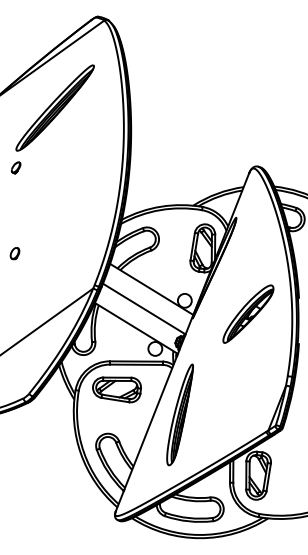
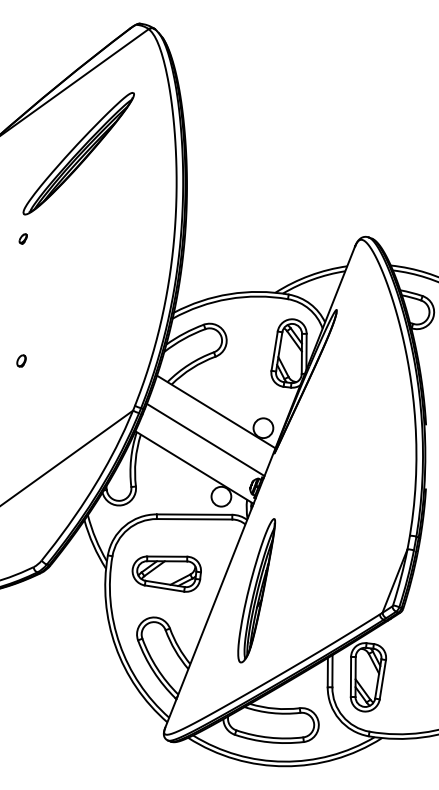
part: (16, 167) -> (23, 238), size x0.6
part: (14, 253) -> (21, 360), size x0.7
part: (248, 314) -> (353, 447), removed
part: (116, 389) -> (166, 573), moved

